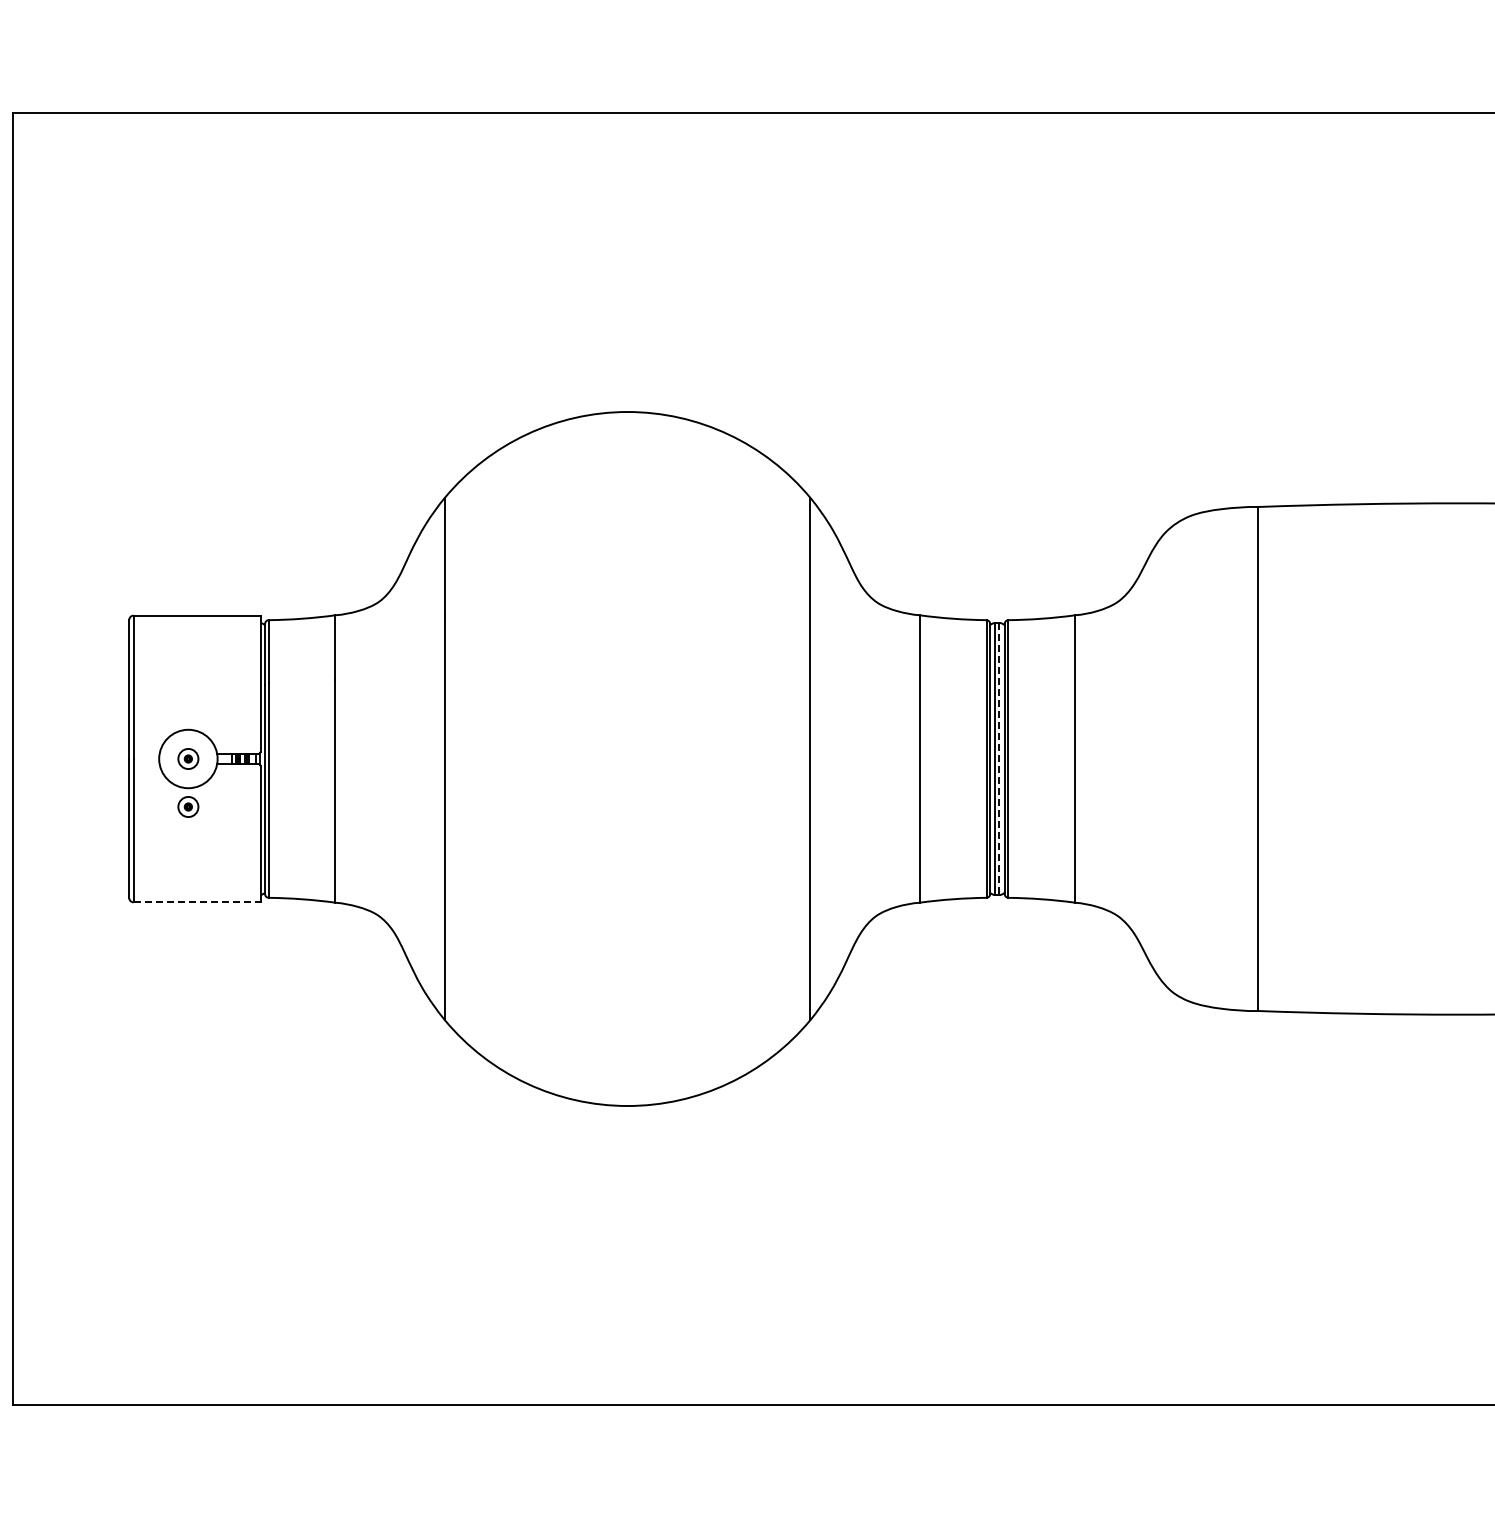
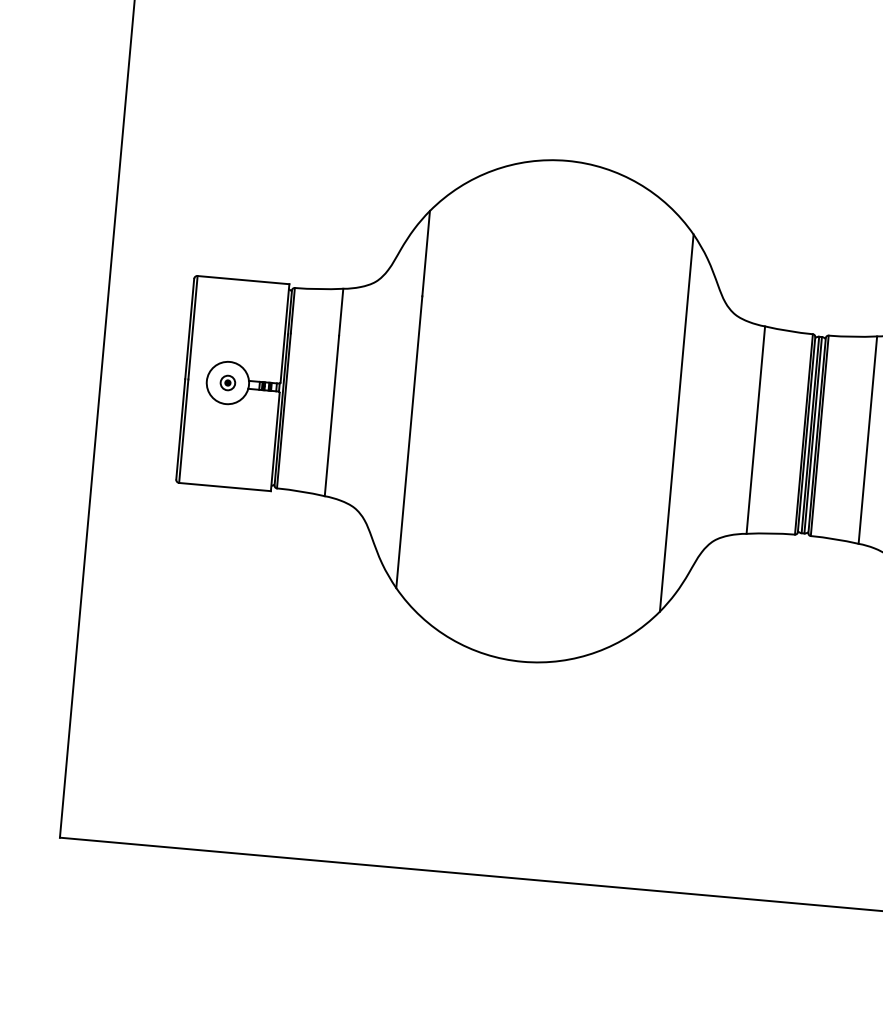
line: (999, 759) -> (813, 435), dashed -> solid
part: (188, 806) -> (224, 417), removed
line: (197, 902) -> (225, 487), dashed -> solid

